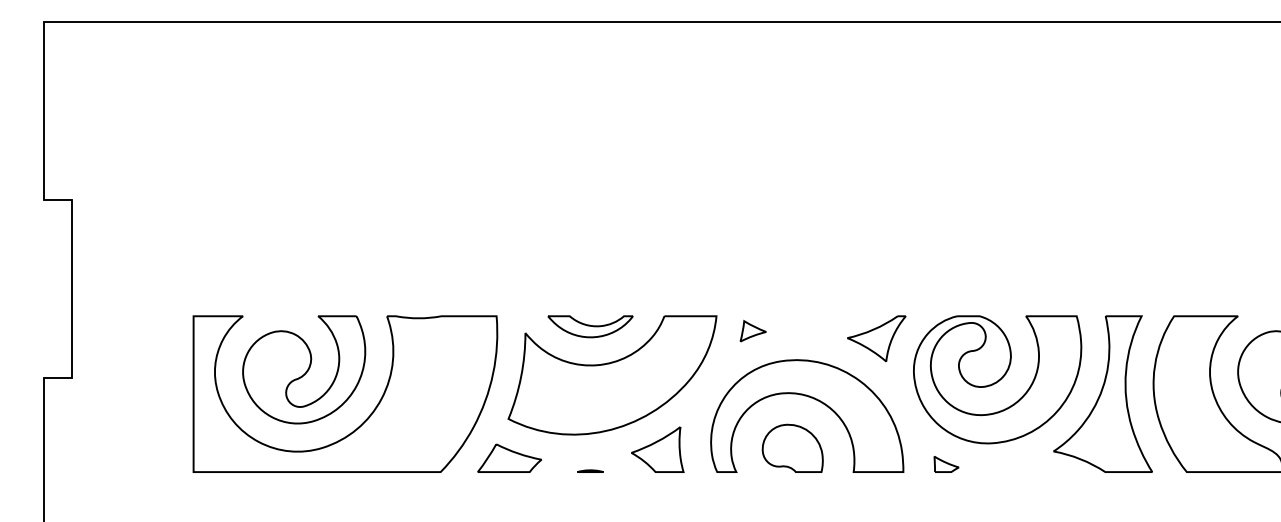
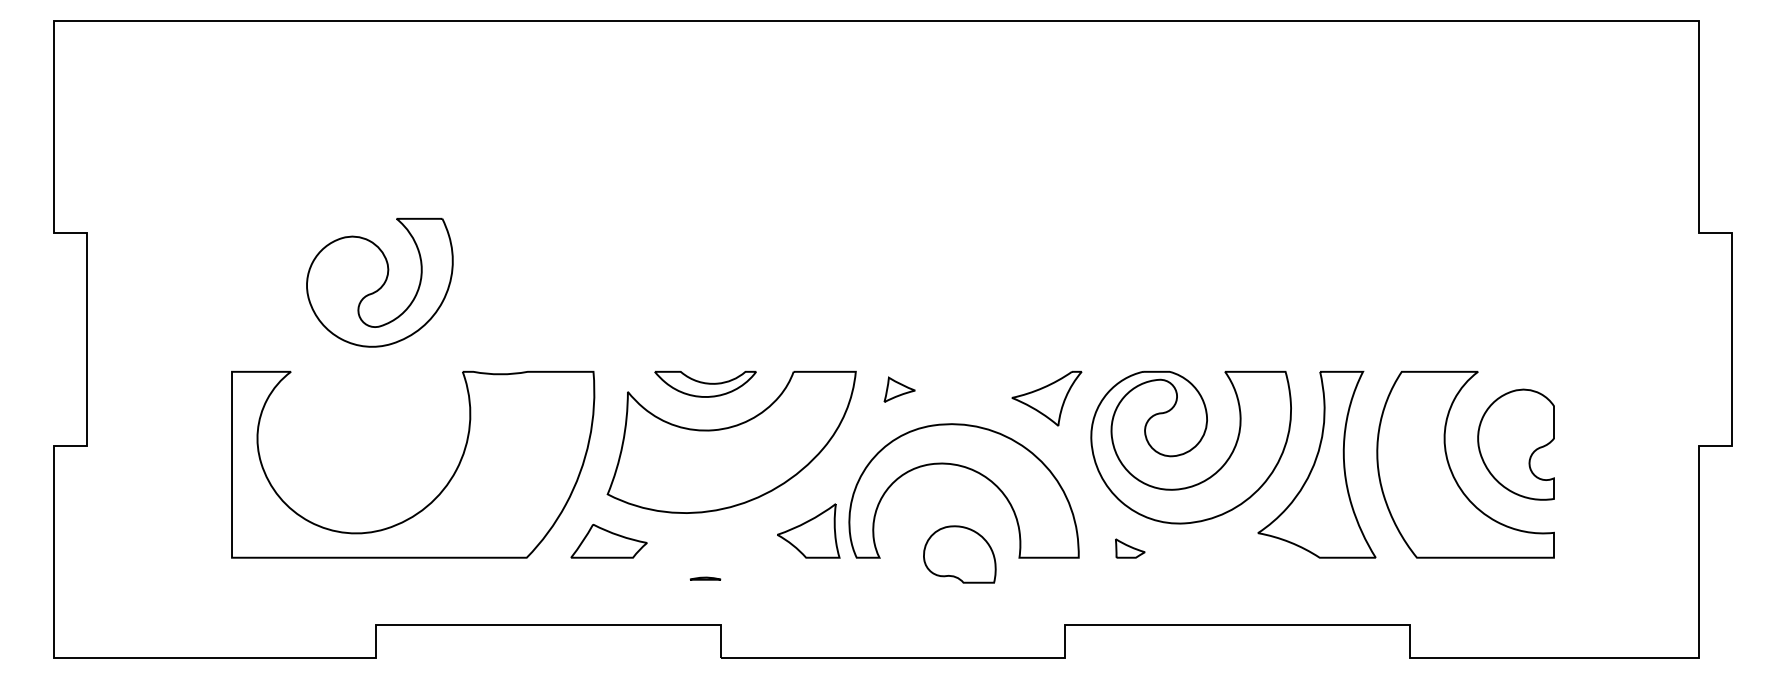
part: (303, 369) -> (379, 282), moved
part: (792, 448) -> (959, 554), moved
part: (657, 449) -> (808, 530), moved
line: (590, 471) -> (705, 578), moved

